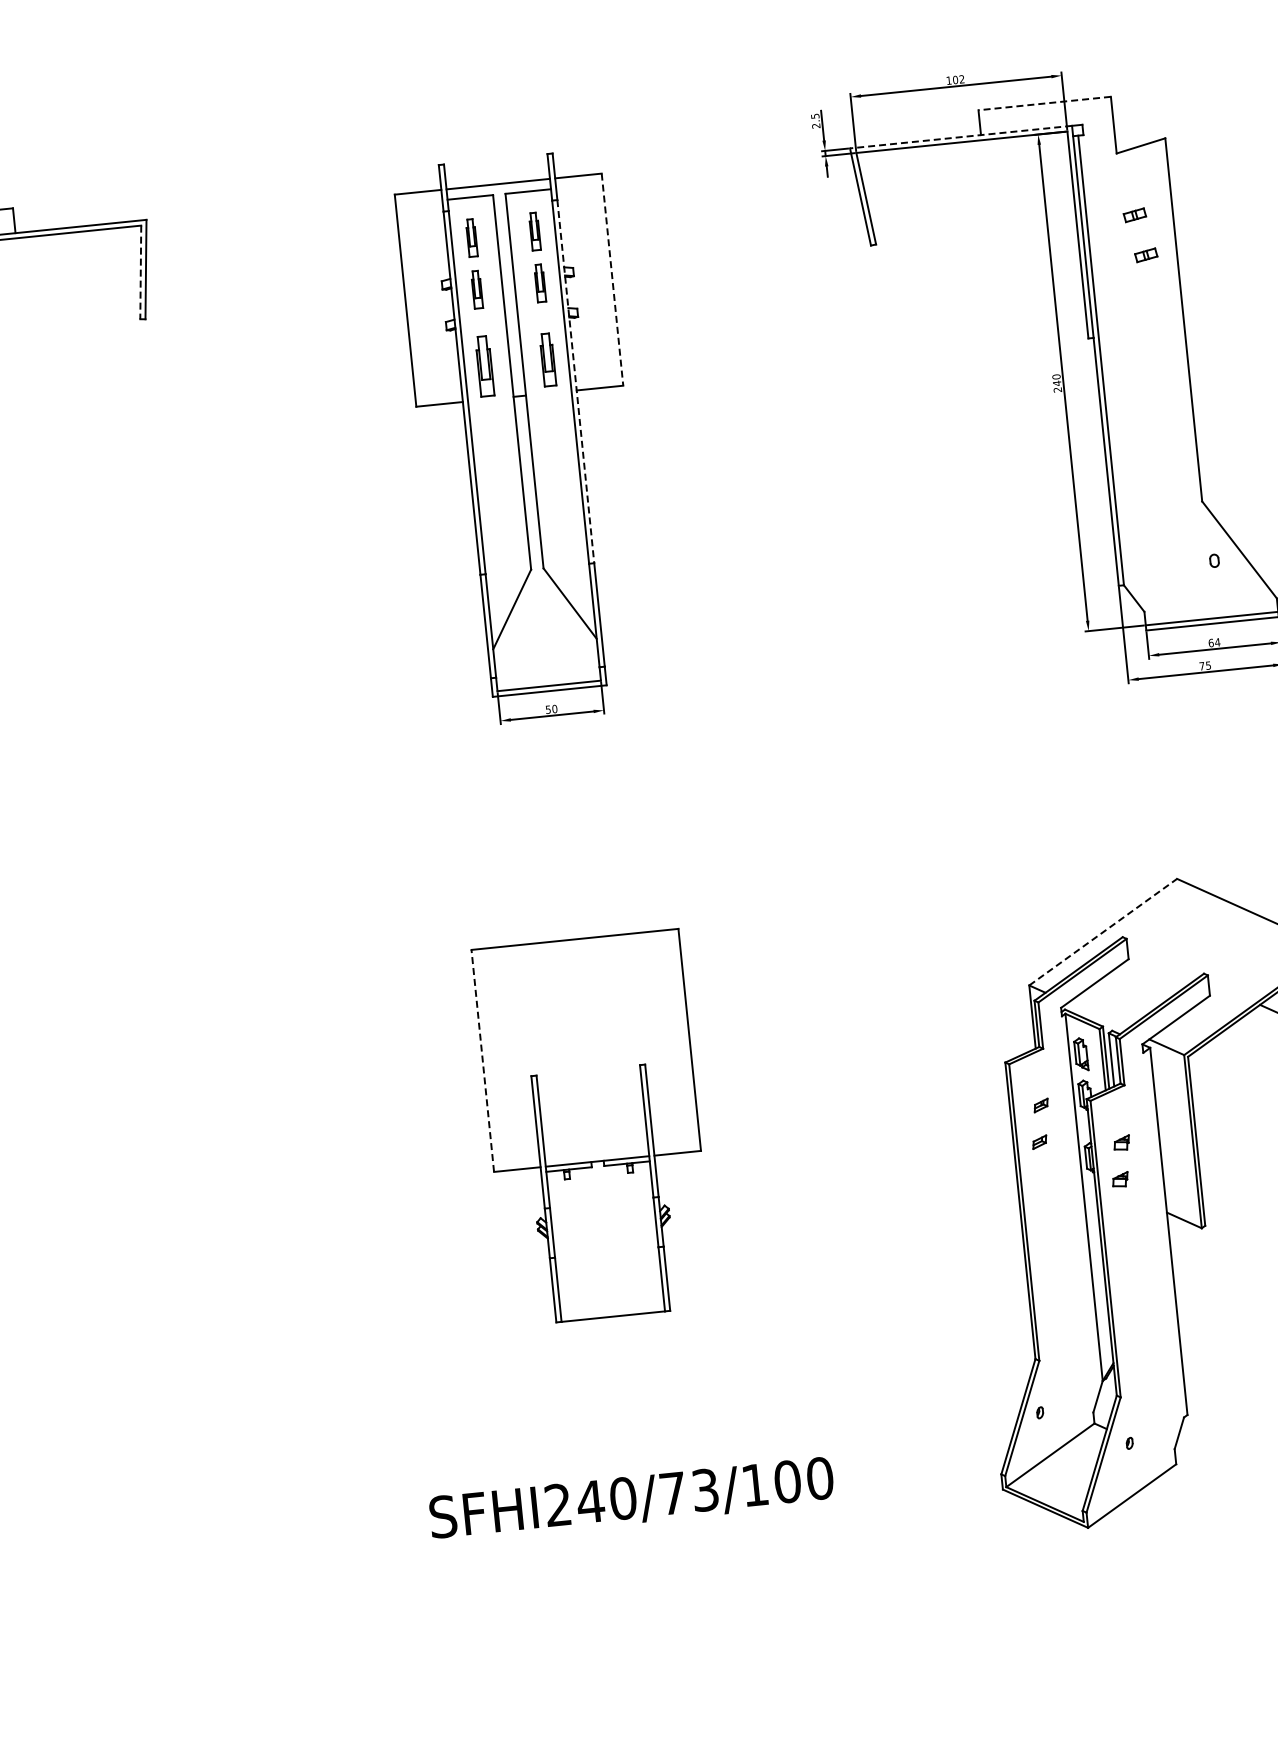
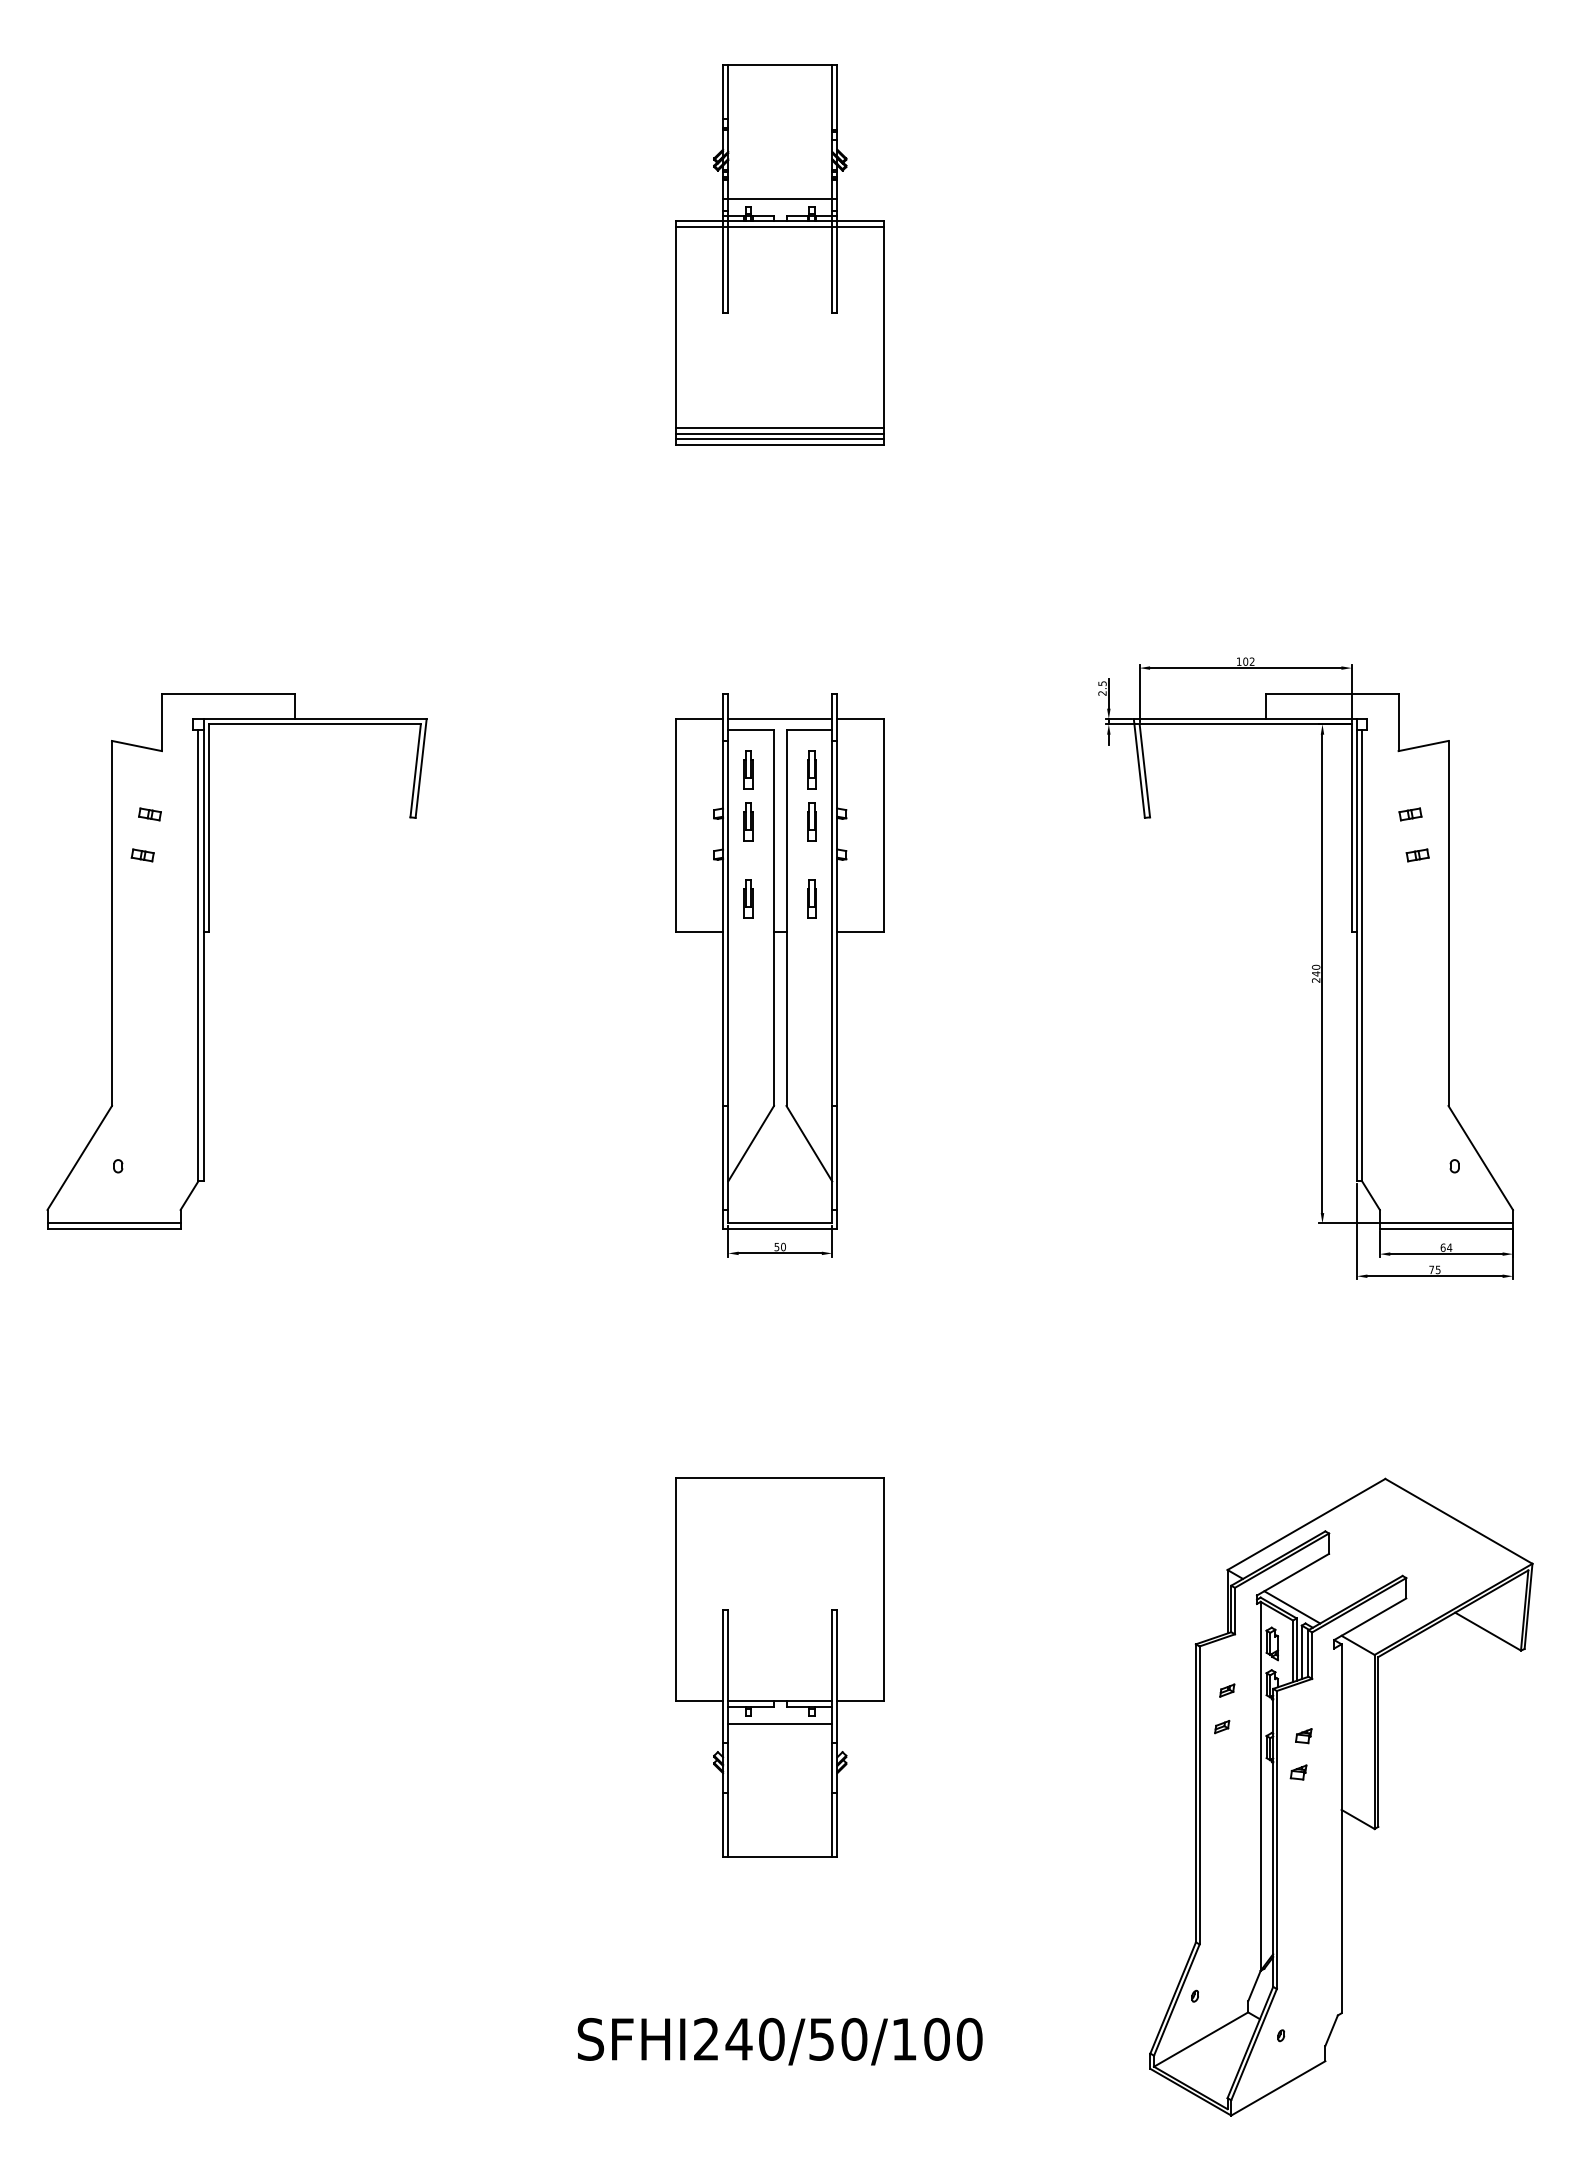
line: (1045, 103) -> (1332, 694), dashed -> solid
line: (961, 137) -> (1245, 719), dashed -> solid
line: (140, 272) -> (415, 770), dashed -> solid
line: (612, 279) -> (884, 825), dashed -> solid
part: (547, 359) -> (811, 898), size x0.71
part: (484, 365) -> (748, 898), size x0.62
line: (575, 381) -> (837, 923), dashed -> solid
line: (1103, 932) -> (1306, 1524), dashed -> solid
line: (1097, 1016) -> (1292, 1607), added
line: (483, 1060) -> (676, 1589), dashed -> solid
line: (600, 1184) -> (780, 1724), added
text: (689, 1491) -> (838, 2039), SFHI240/73/100 -> SFHI240/50/100

